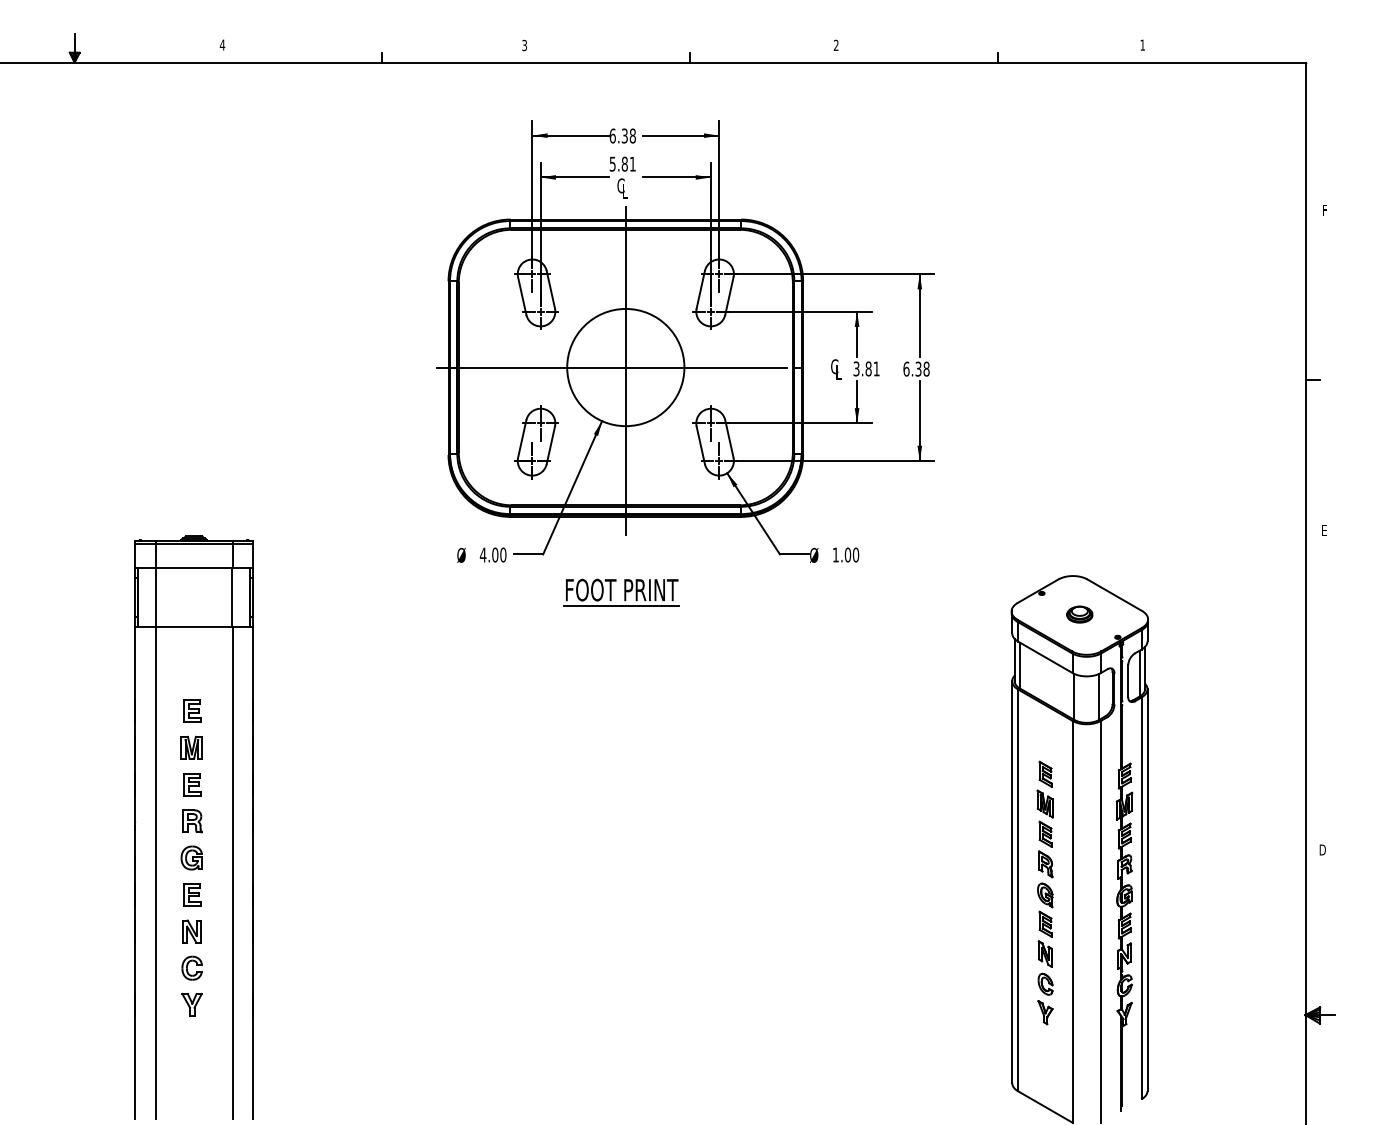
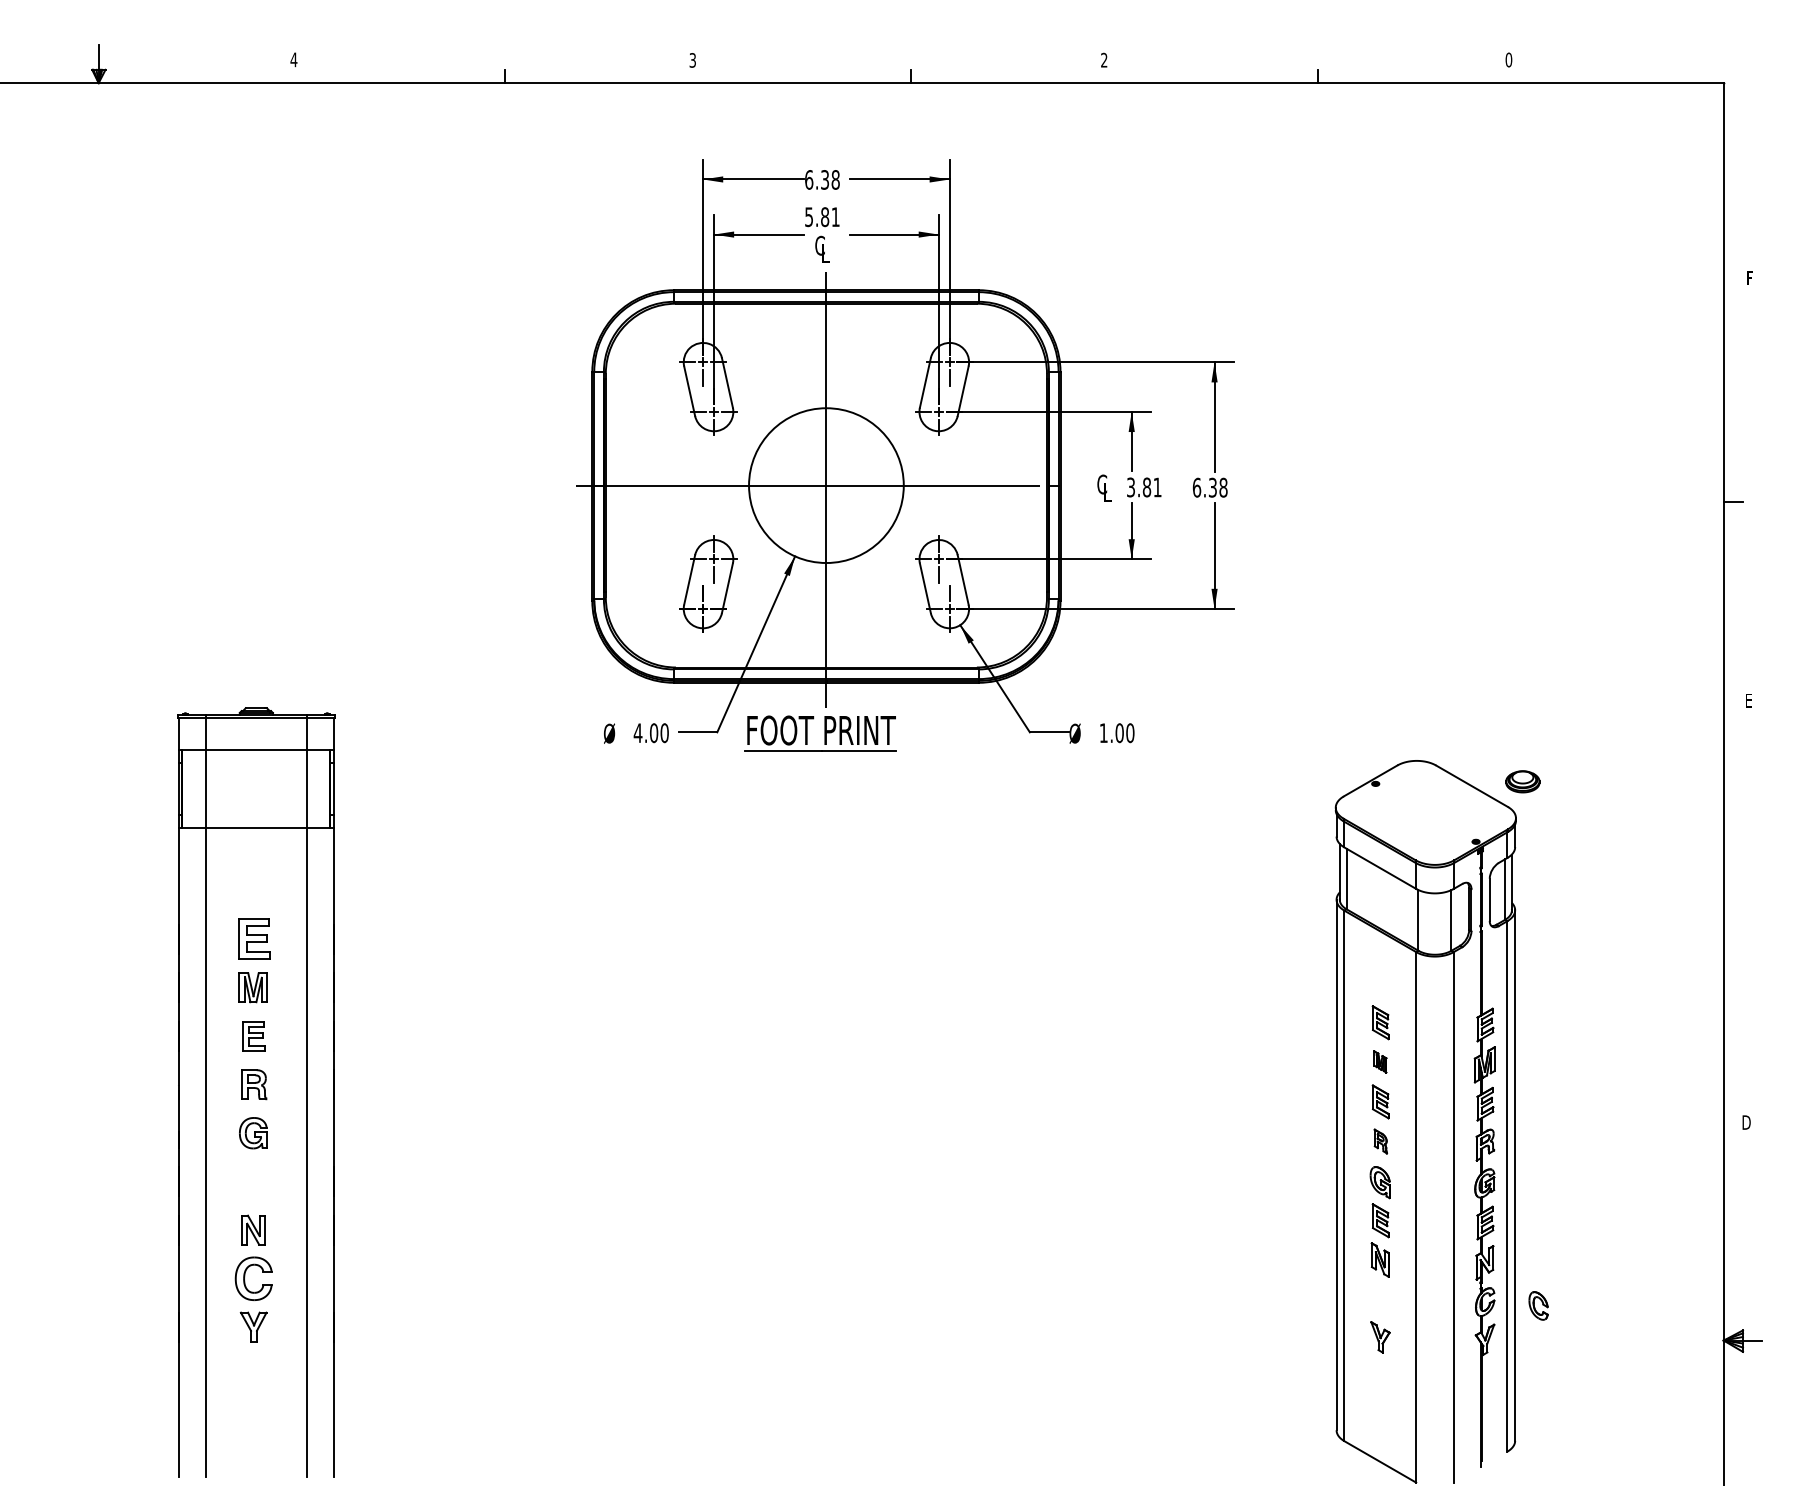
text: (1142, 44) -> (1508, 59), 1 -> 0
part: (621, 592) -> (820, 733), moved
part: (1079, 614) -> (1522, 781), moved
part: (191, 711) -> (253, 939), size x1.4
part: (1045, 803) -> (1380, 1061), size x0.6
part: (1045, 864) -> (1380, 1141), size x0.7
part: (191, 894) -> (253, 1181), removed
part: (191, 968) -> (253, 1278), size x1.4
part: (1045, 983) -> (1538, 1305), moved

